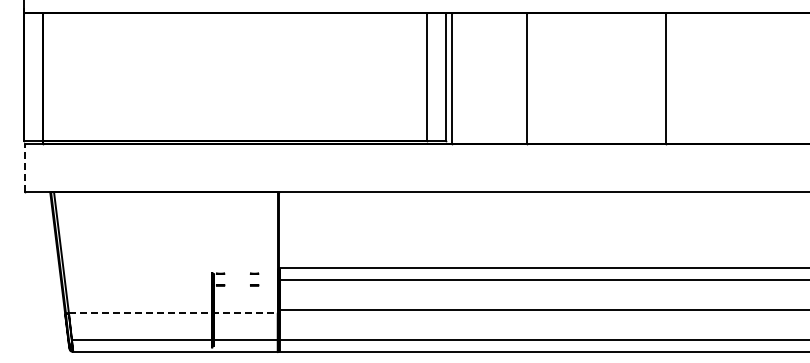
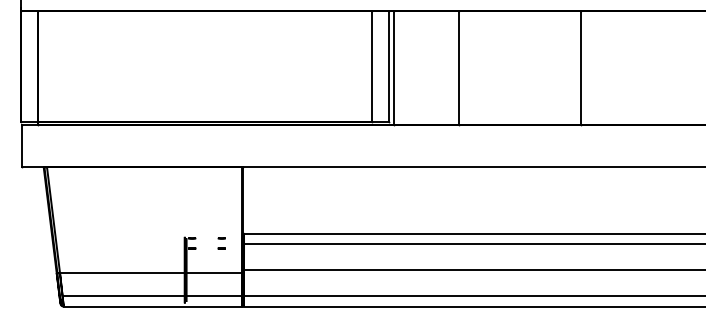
line: (25, 167) -> (22, 145), dashed -> solid
line: (173, 313) -> (151, 273), dashed -> solid

